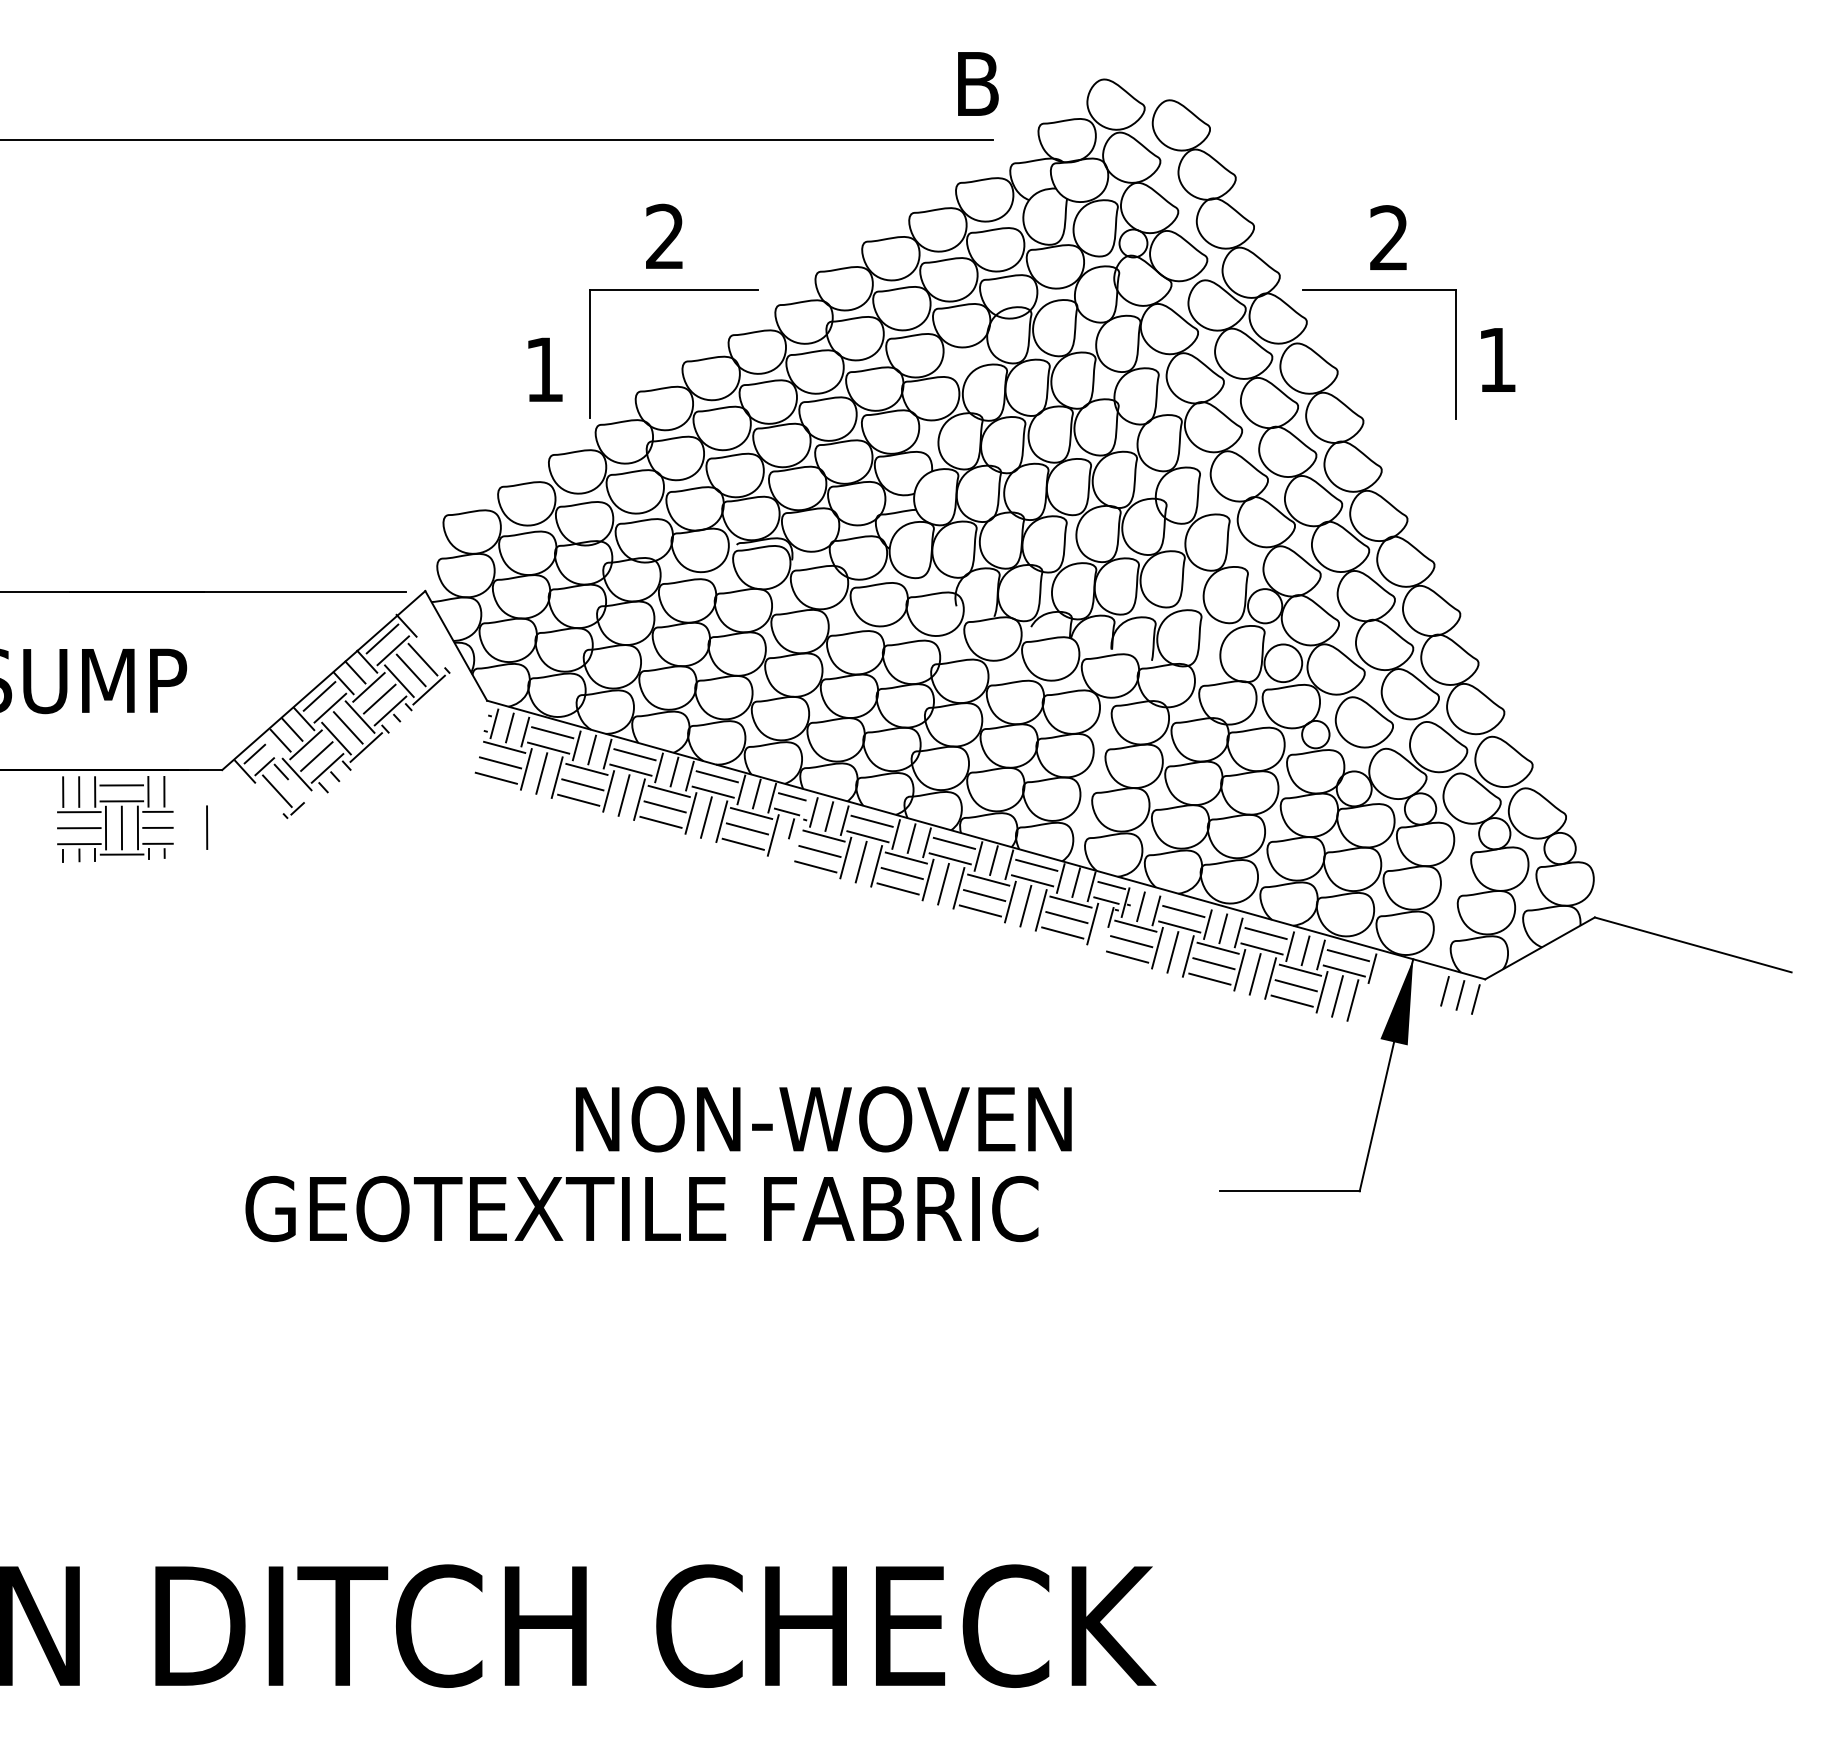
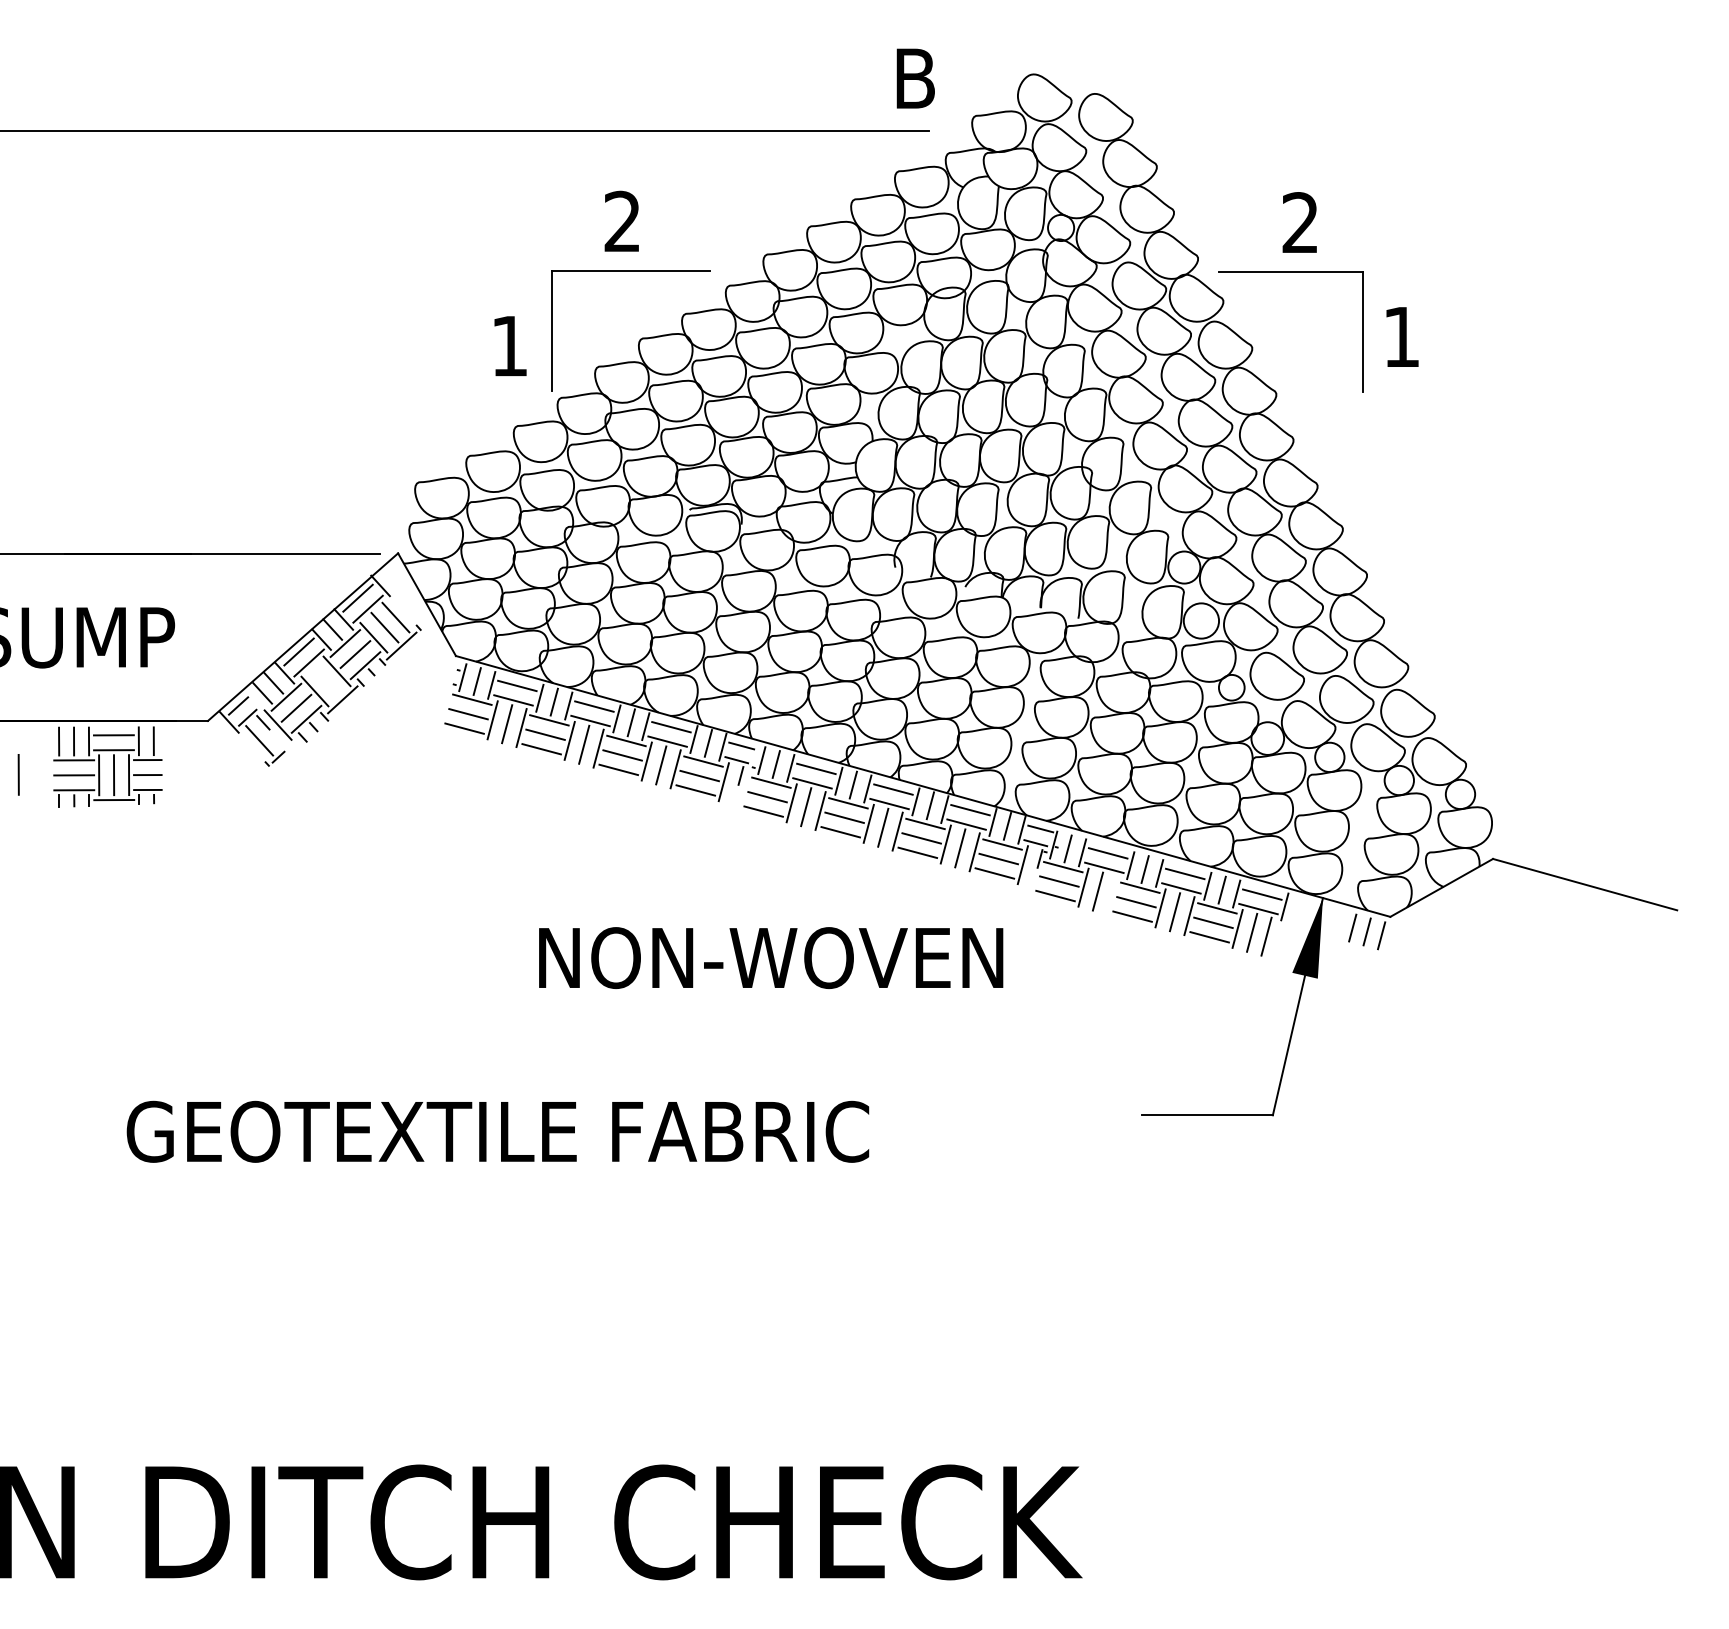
line: (347, 727) -> (325, 681), removed
line: (207, 827) -> (19, 774), moved
line: (1187, 956) -> (1111, 895), removed
text: (823, 1119) -> (770, 958), moved
text: (641, 1209) -> (497, 1132), moved

